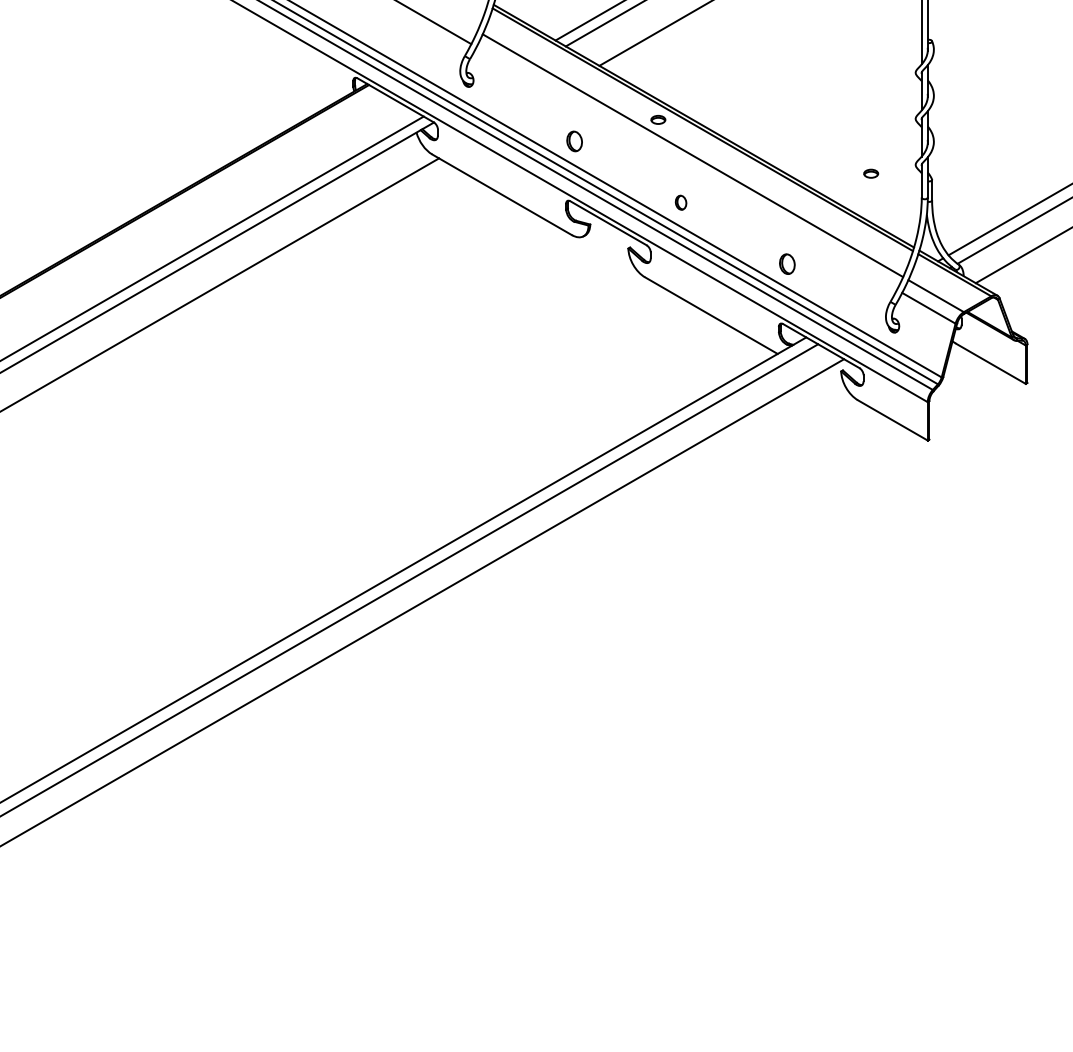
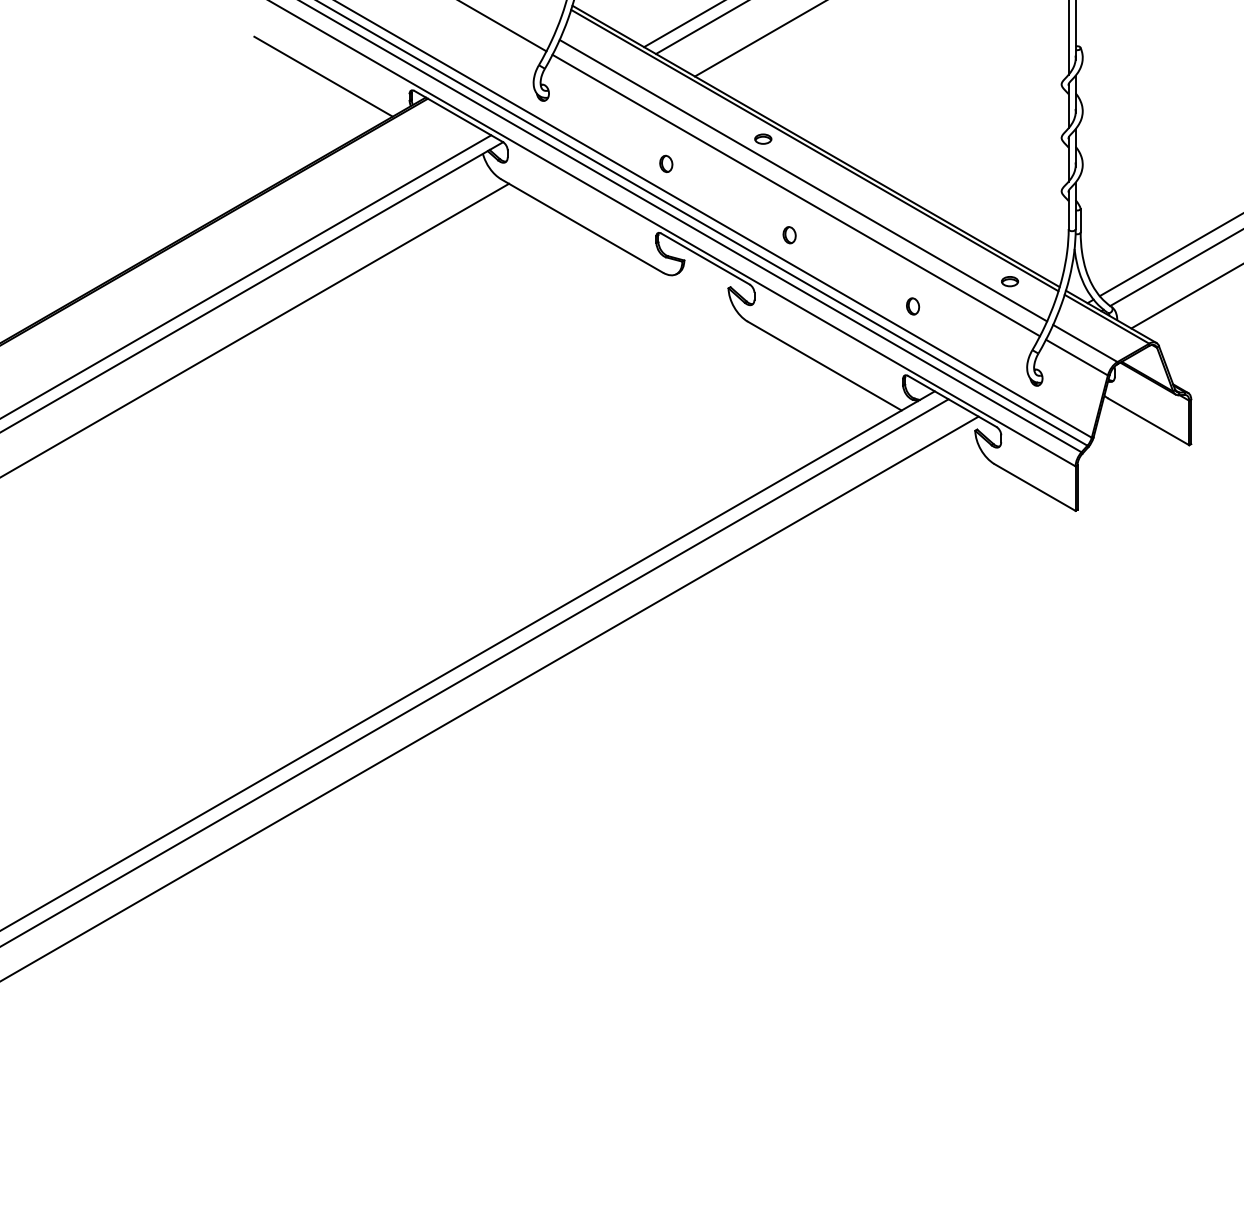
line: (279, 65) -> (323, 76), added
part: (574, 140) -> (666, 163), size x0.71
line: (686, 168) -> (795, 195), added
part: (871, 173) -> (1010, 281), moved
part: (787, 264) -> (913, 306), size x0.71

